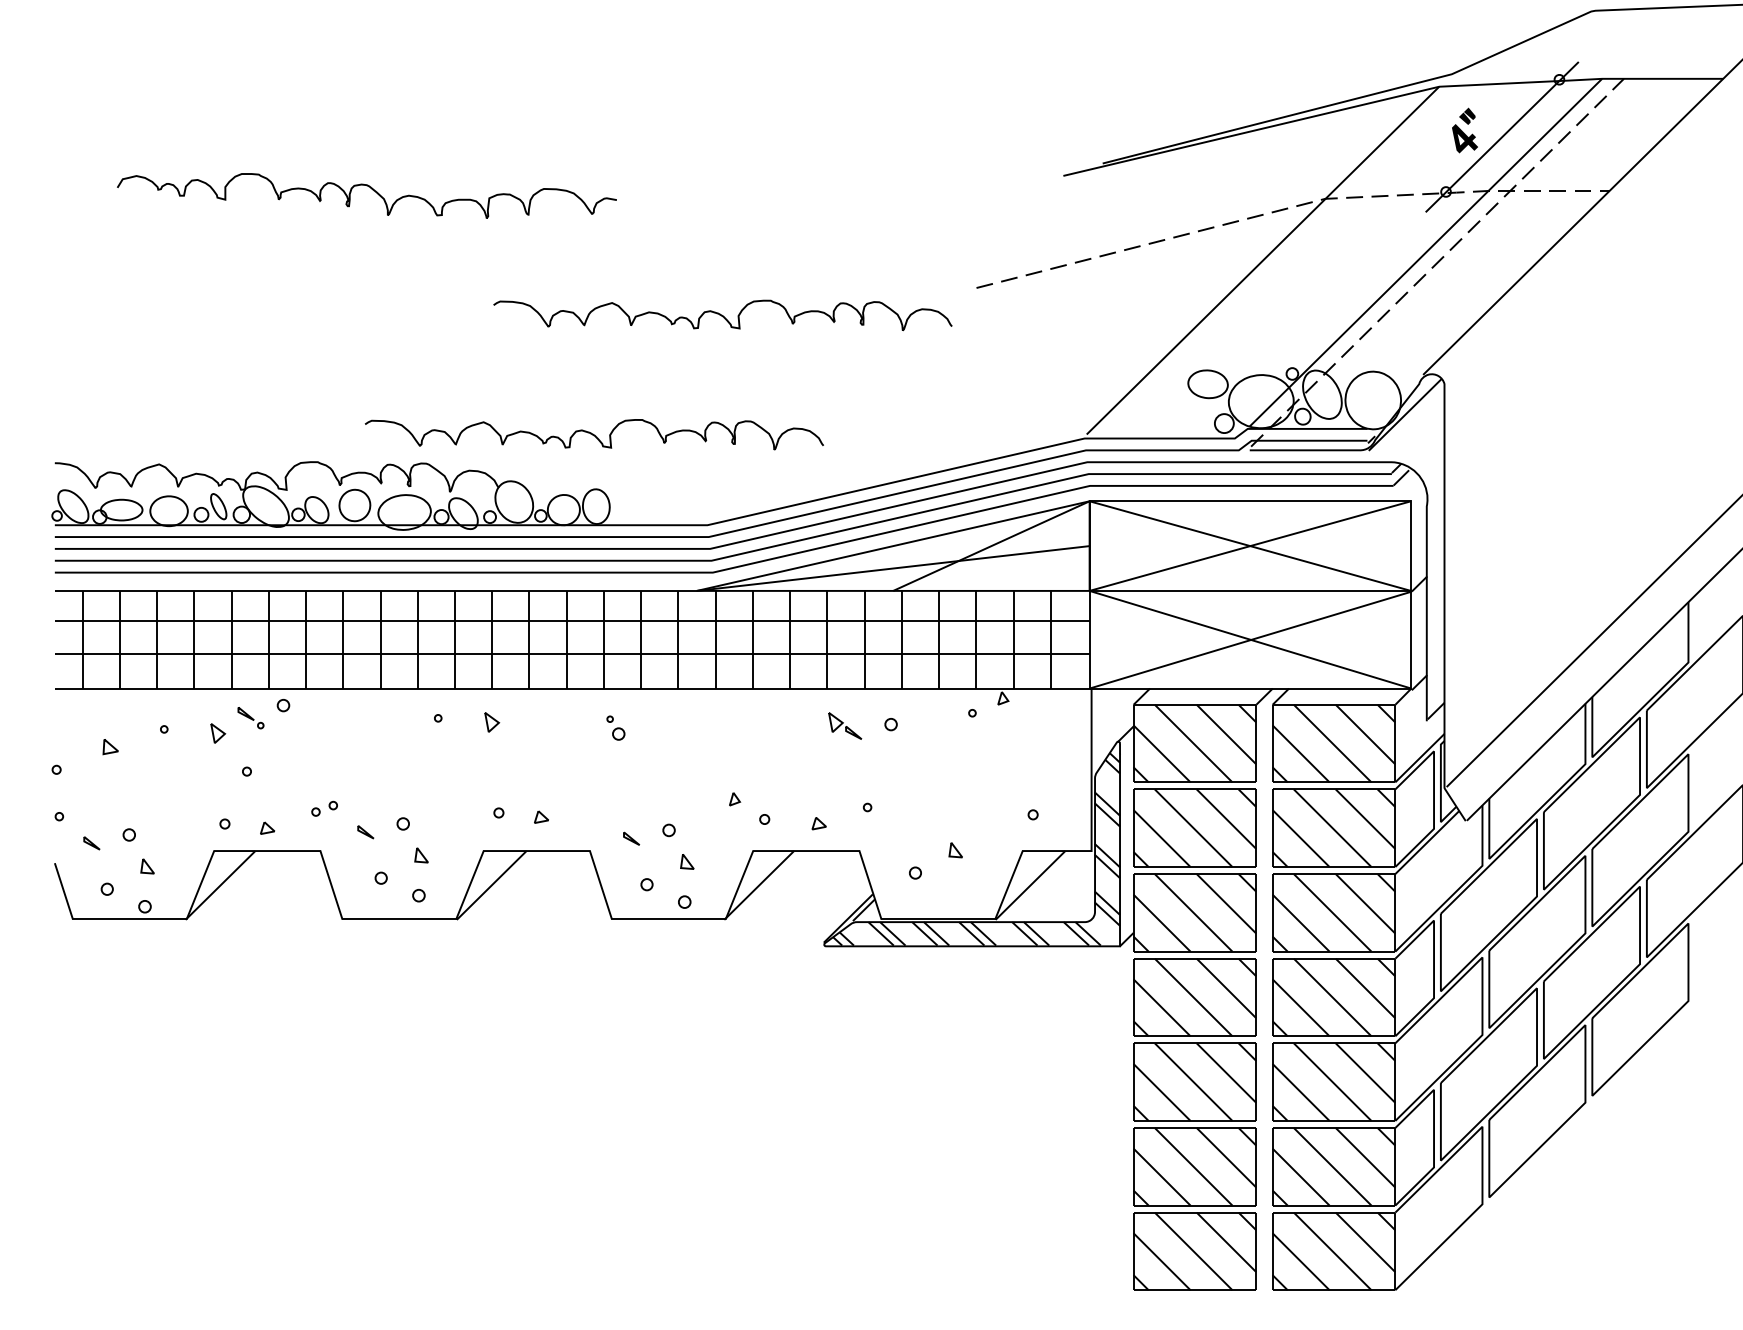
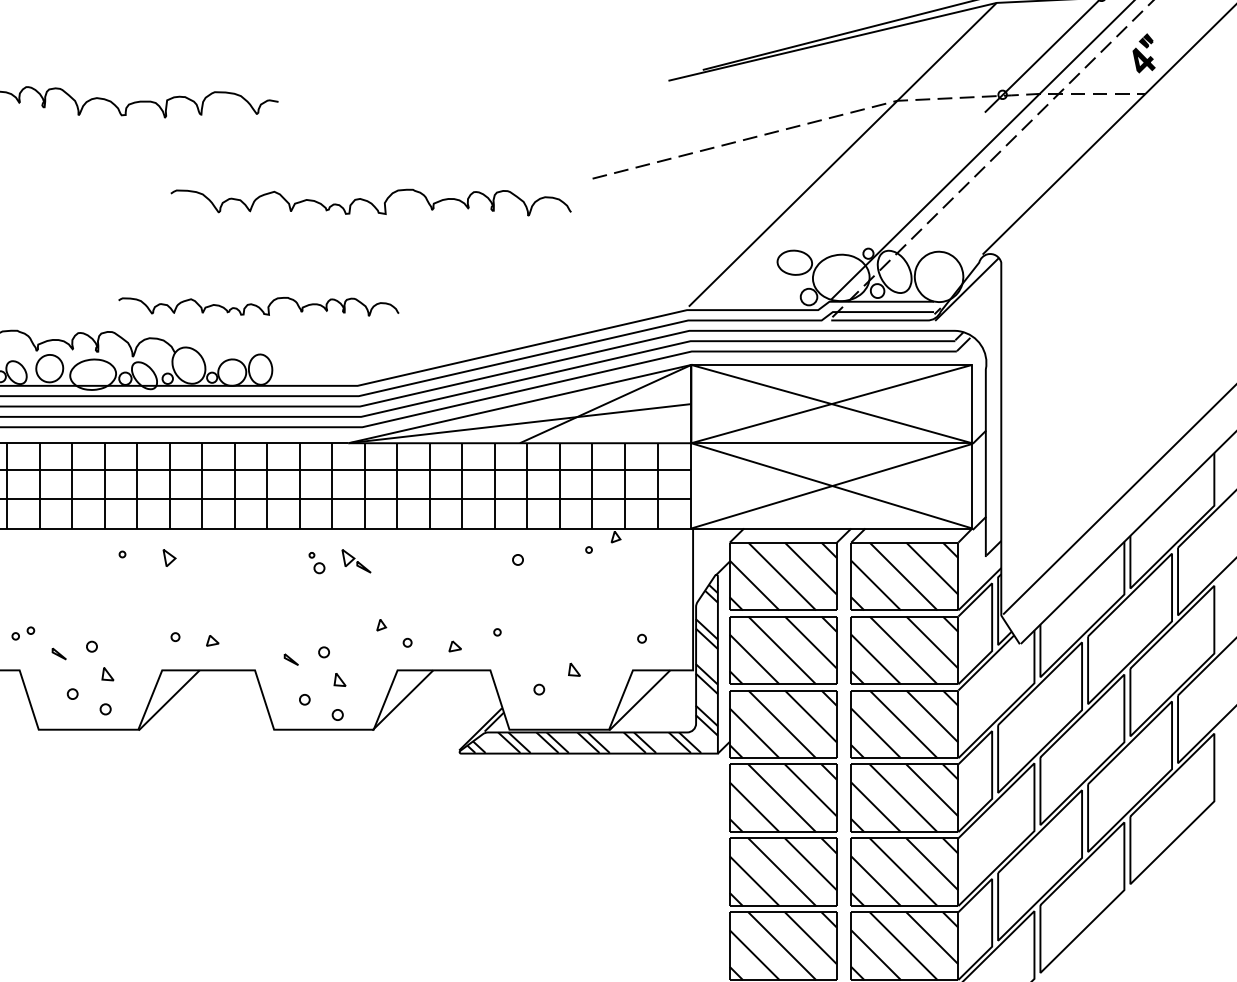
part: (1464, 130) -> (1143, 53), moved
part: (593, 434) -> (258, 306), size x0.7
part: (845, 725) -> (356, 560), moved
part: (615, 727) -> (316, 562), moved

